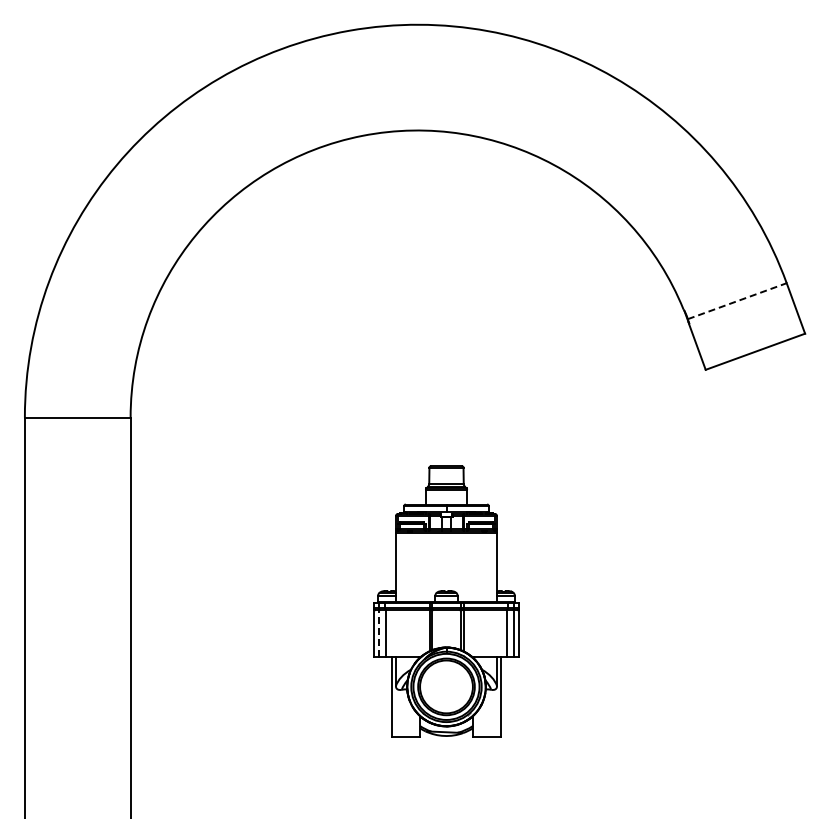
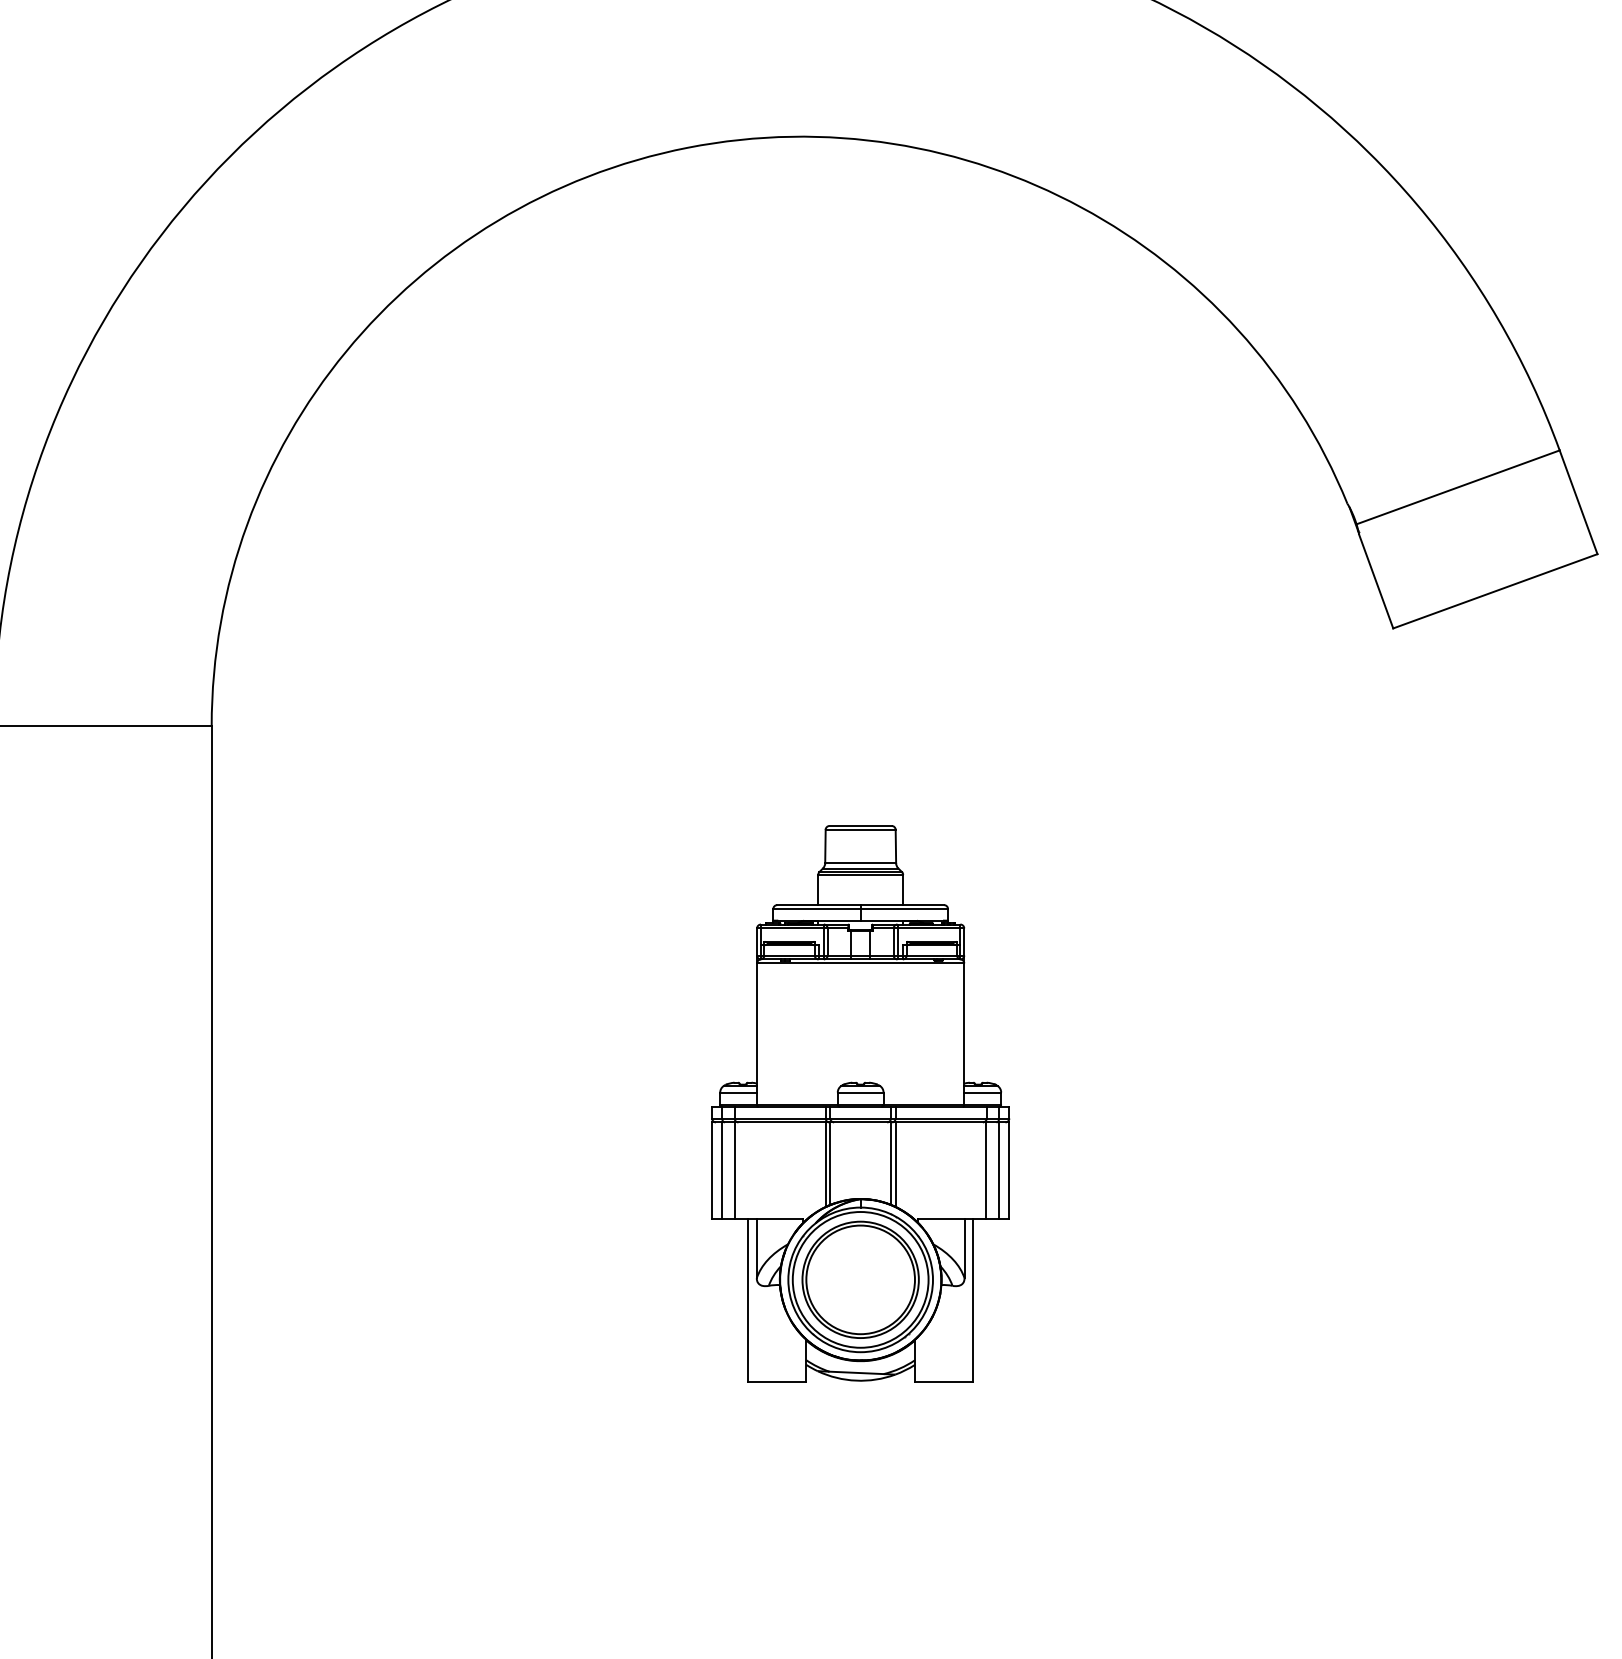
line: (737, 301) -> (1458, 488), dashed -> solid
line: (379, 633) -> (723, 1170), dashed -> solid

